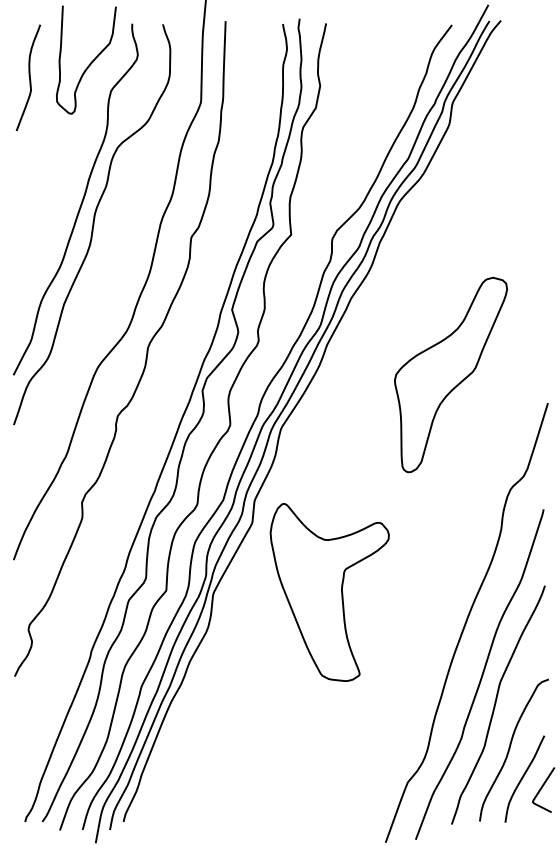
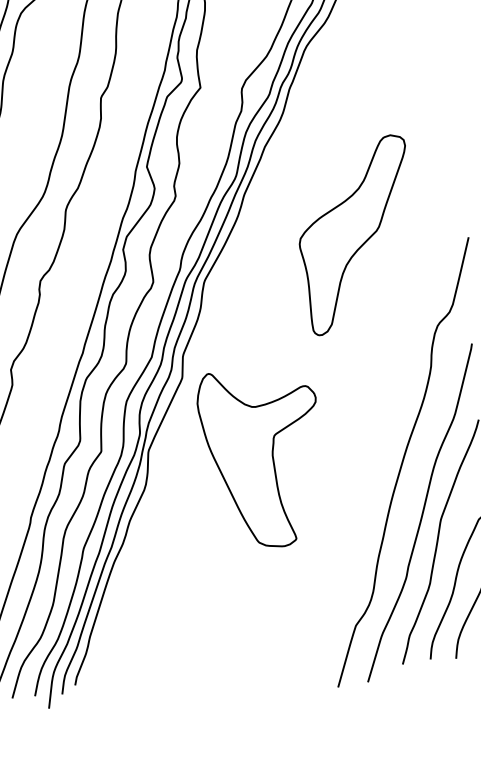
part: (450, 374) -> (354, 234), moved
part: (329, 592) -> (260, 459), moved

